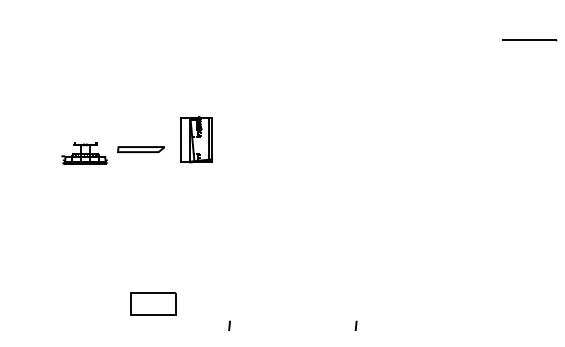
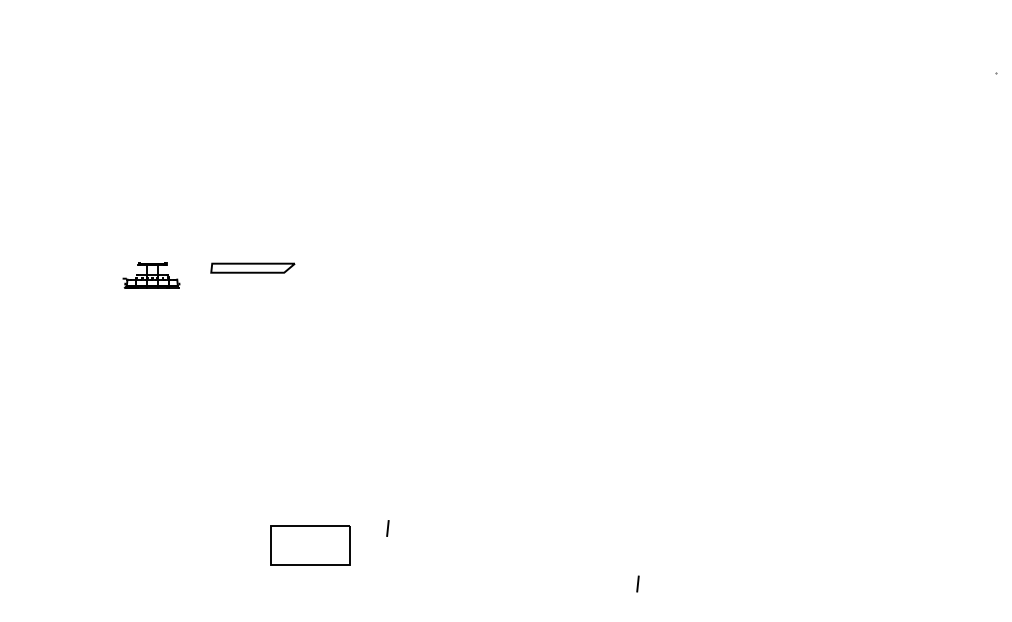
line: (528, 40) -> (946, 72), removed
part: (196, 139) -> (351, 250), removed
part: (84, 153) -> (151, 275), size x0.7
part: (153, 303) -> (310, 543), moved
part: (229, 325) -> (387, 527), moved

